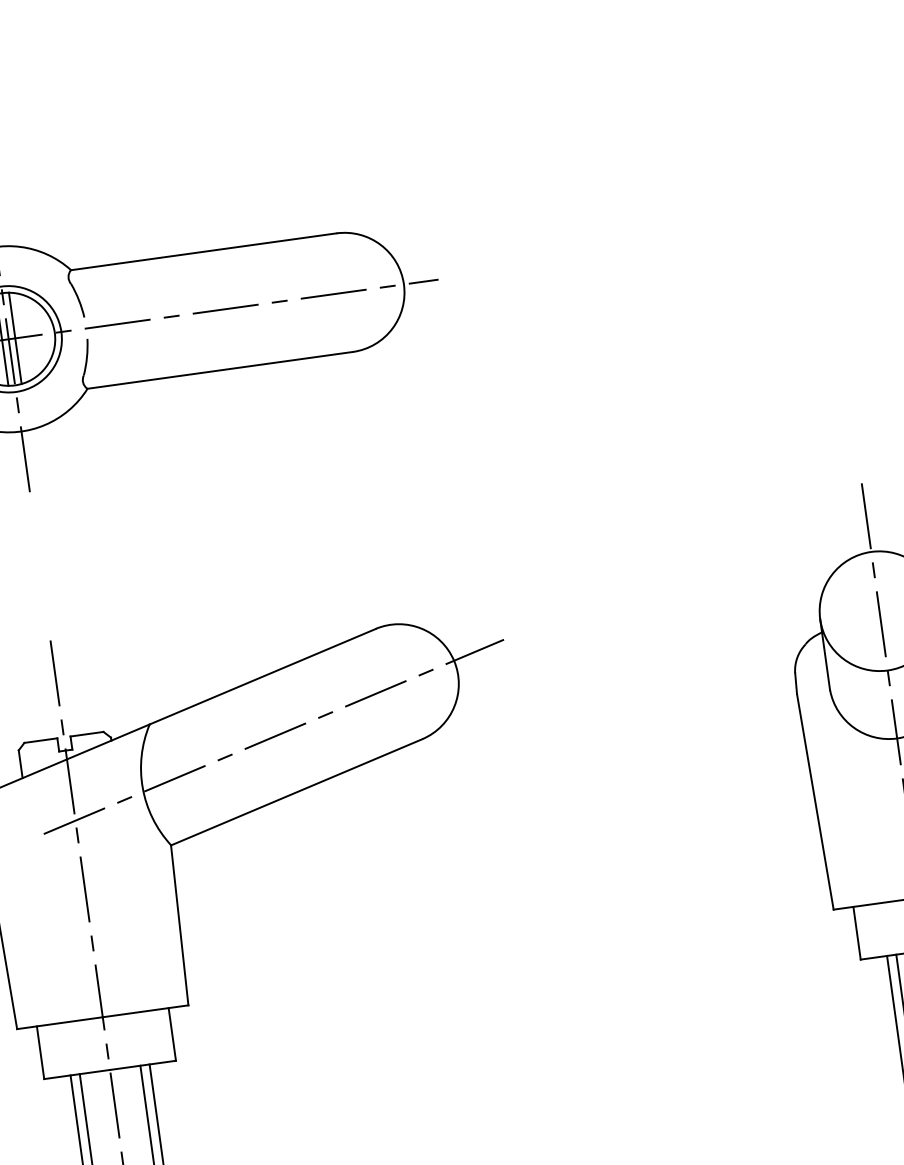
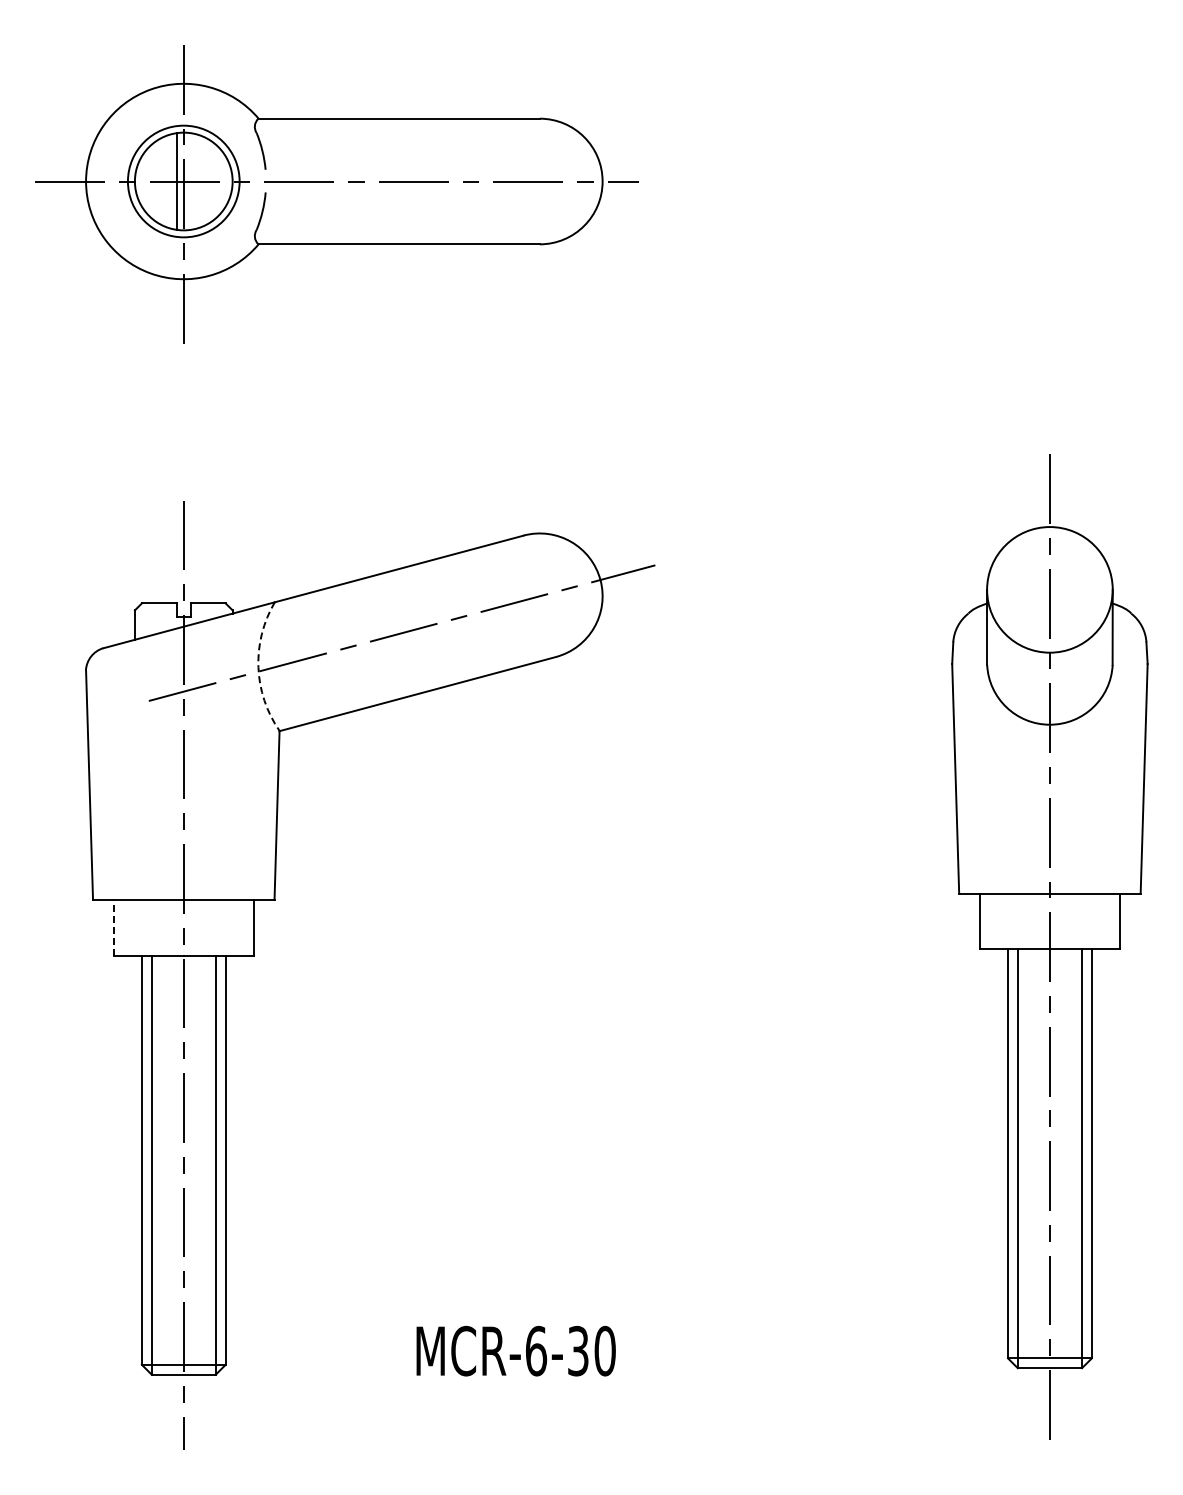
line: (15, 338) -> (190, 181), removed
arc: (142, 788) -> (258, 667), solid -> dashed
line: (40, 1052) -> (113, 927), solid -> dashed

